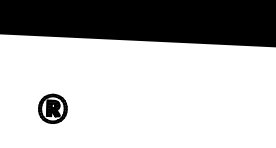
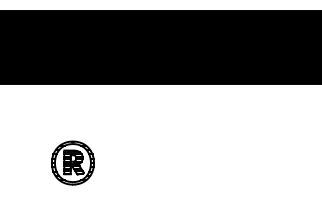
part: (52, 108) -> (72, 162), size x1.4

